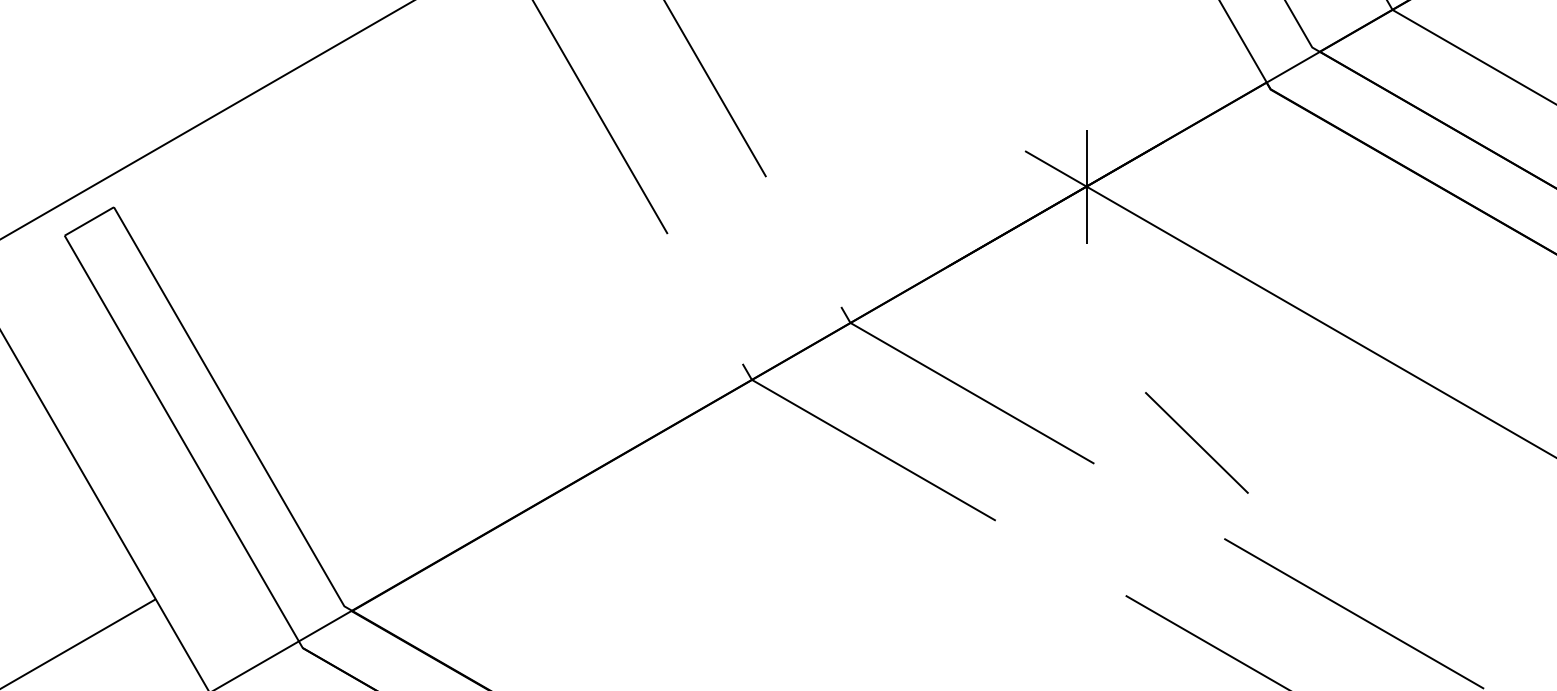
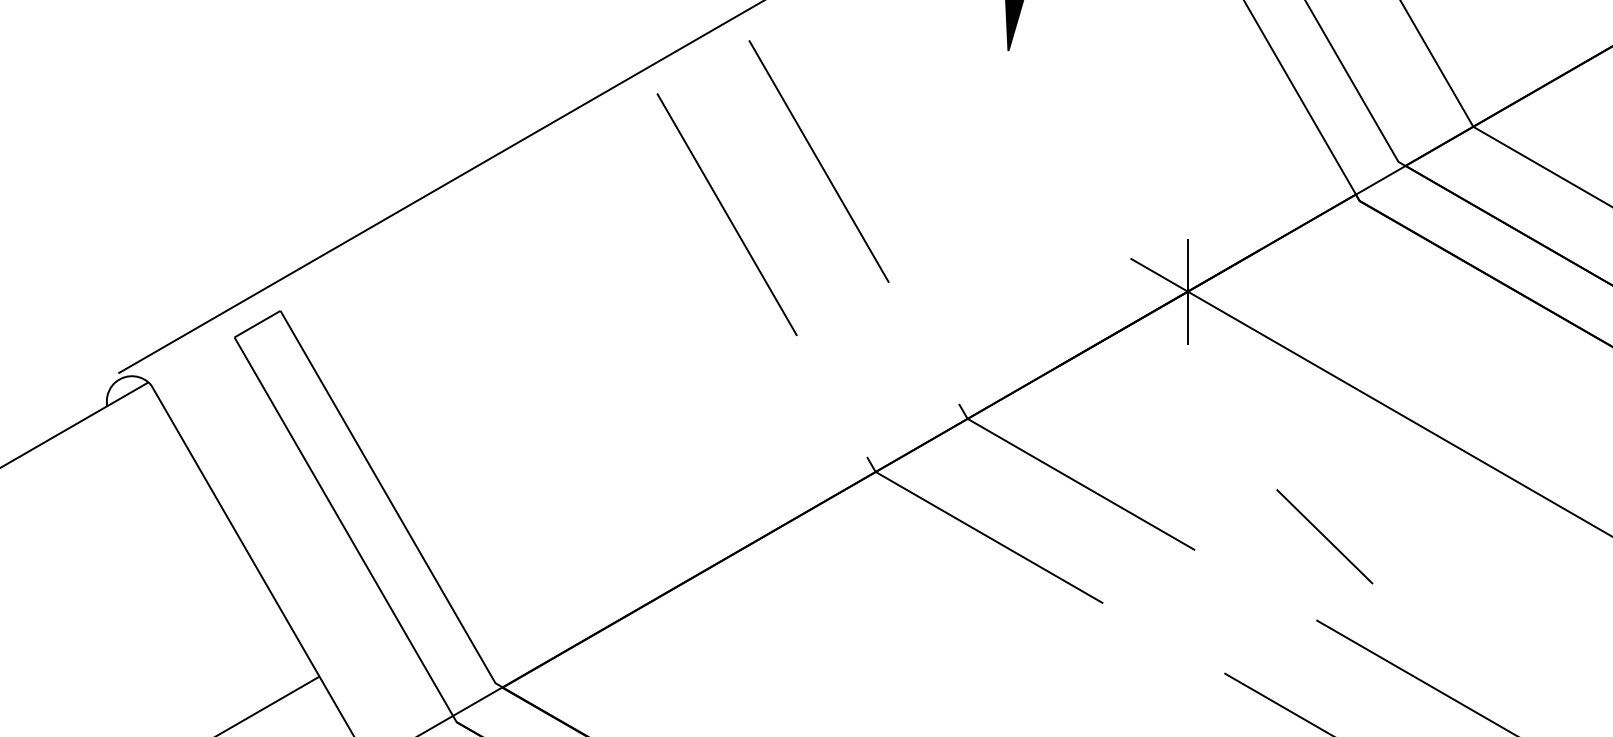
line: (1196, 442) -> (1324, 536), moved

